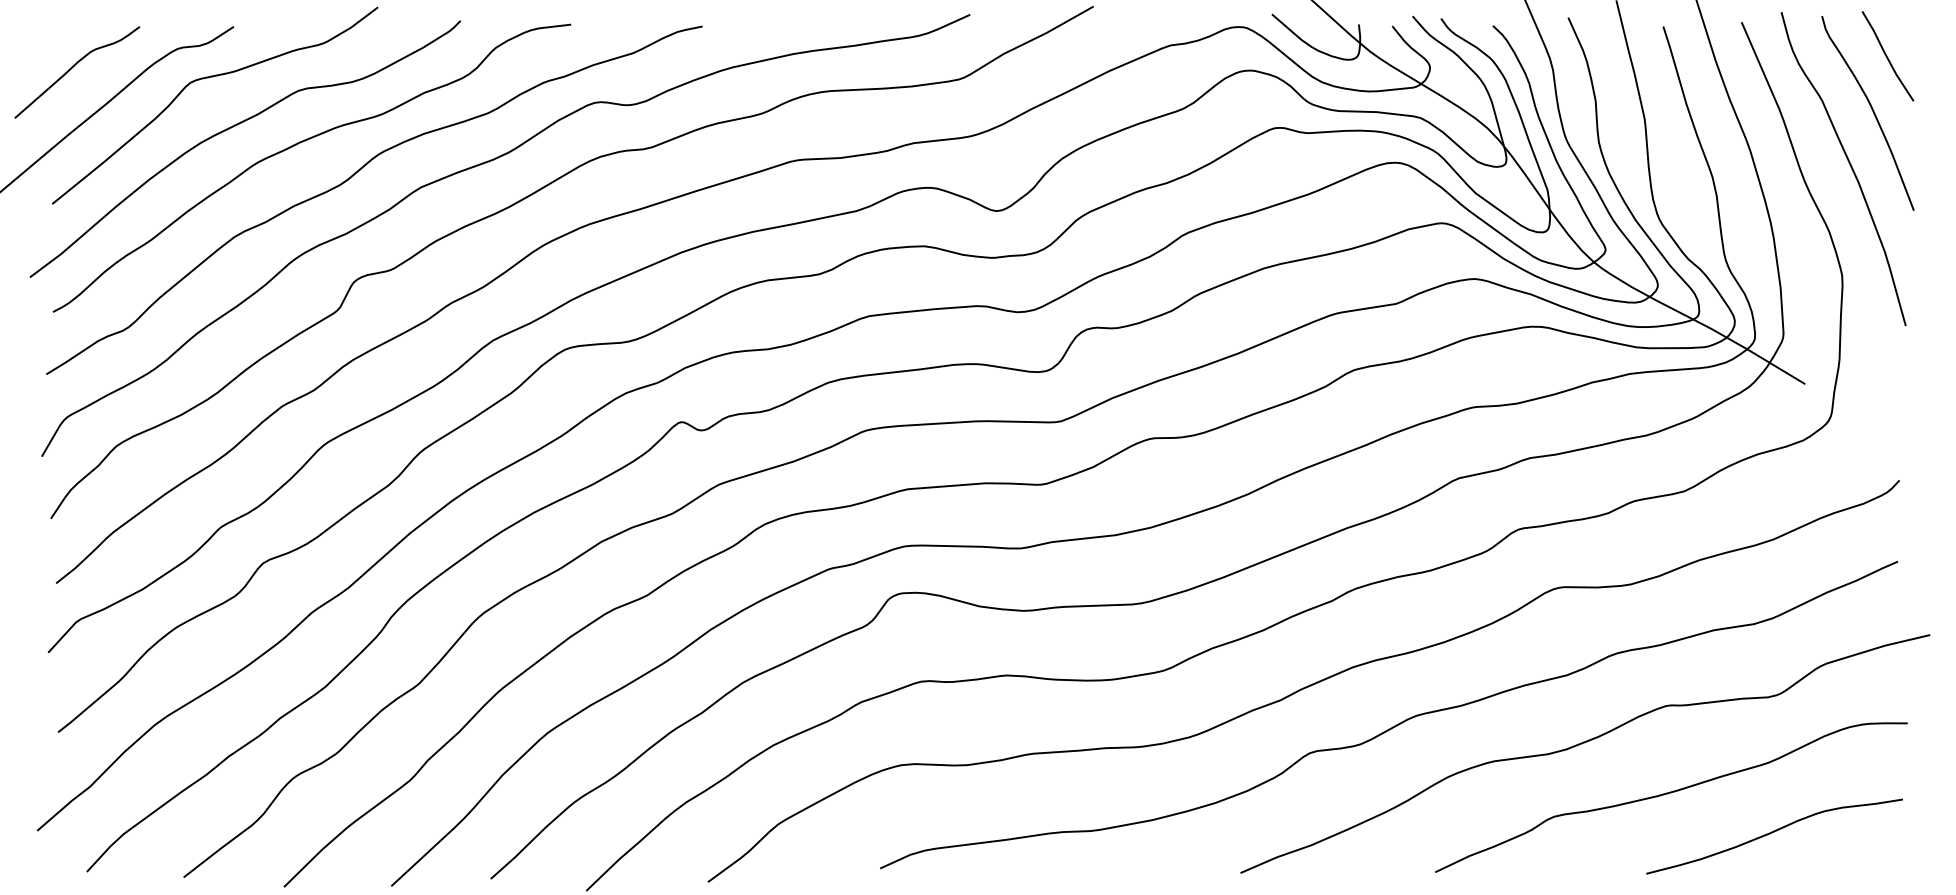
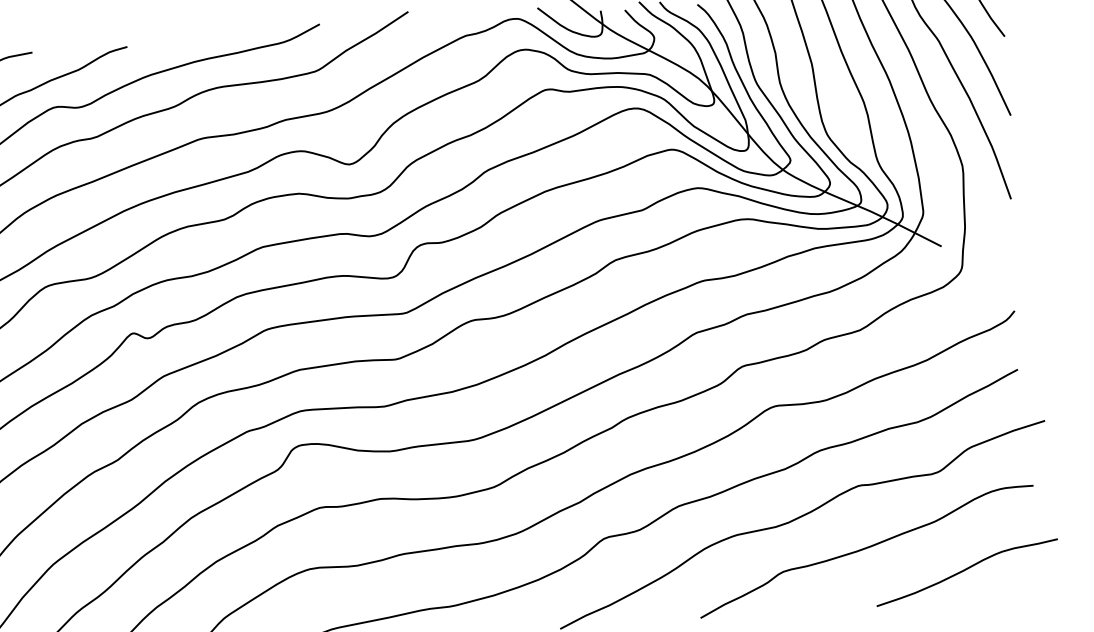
curve: (1772, 833) -> (965, 570), moved

